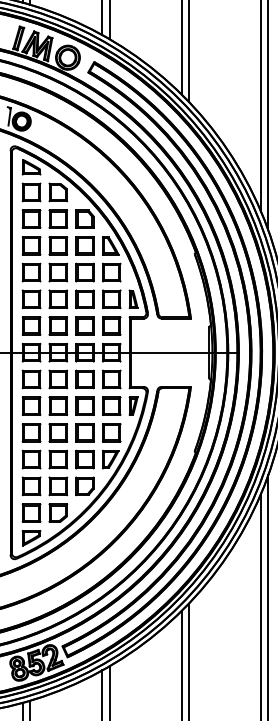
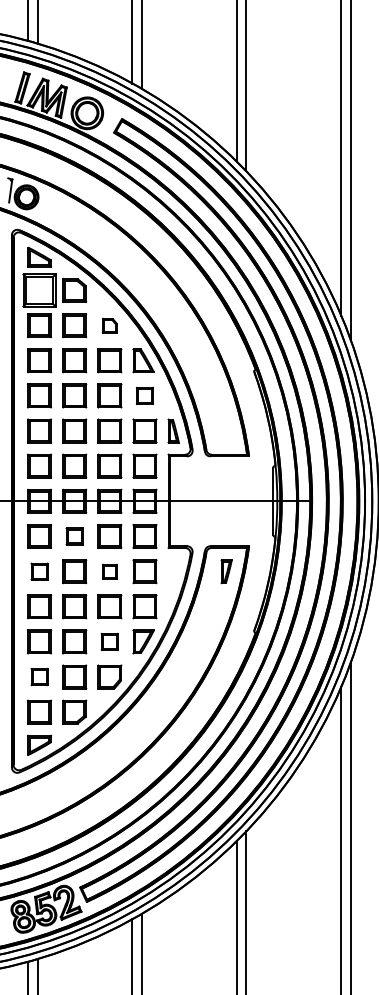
part: (31, 192) -> (39, 290), size x1.4
part: (84, 219) -> (109, 325), size x0.6
part: (111, 272) -> (144, 395), size x0.7
part: (58, 379) -> (74, 536), size x0.7
part: (31, 406) -> (39, 571), size x0.7
part: (84, 406) -> (109, 571), size x0.6
part: (133, 406) -> (226, 571), moved
part: (84, 459) -> (109, 641), size x0.7
part: (31, 485) -> (39, 676), size x0.7

